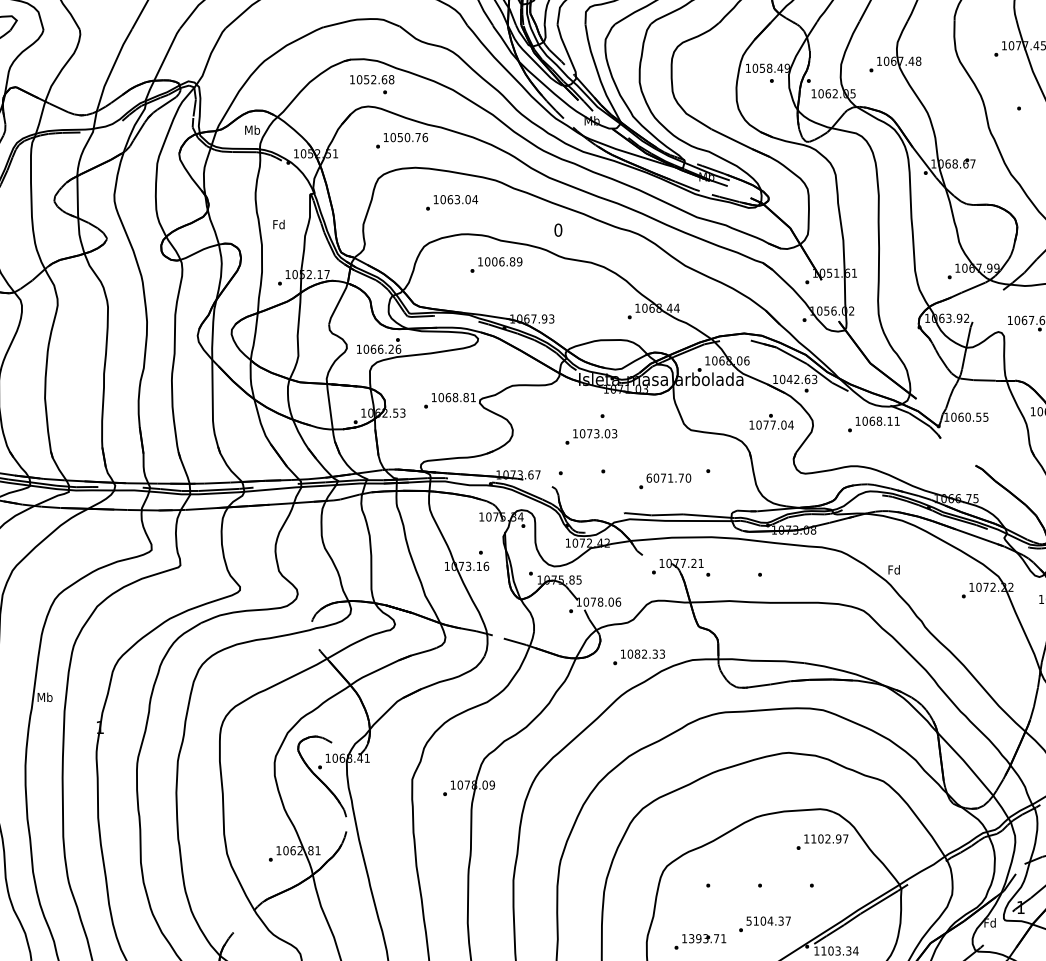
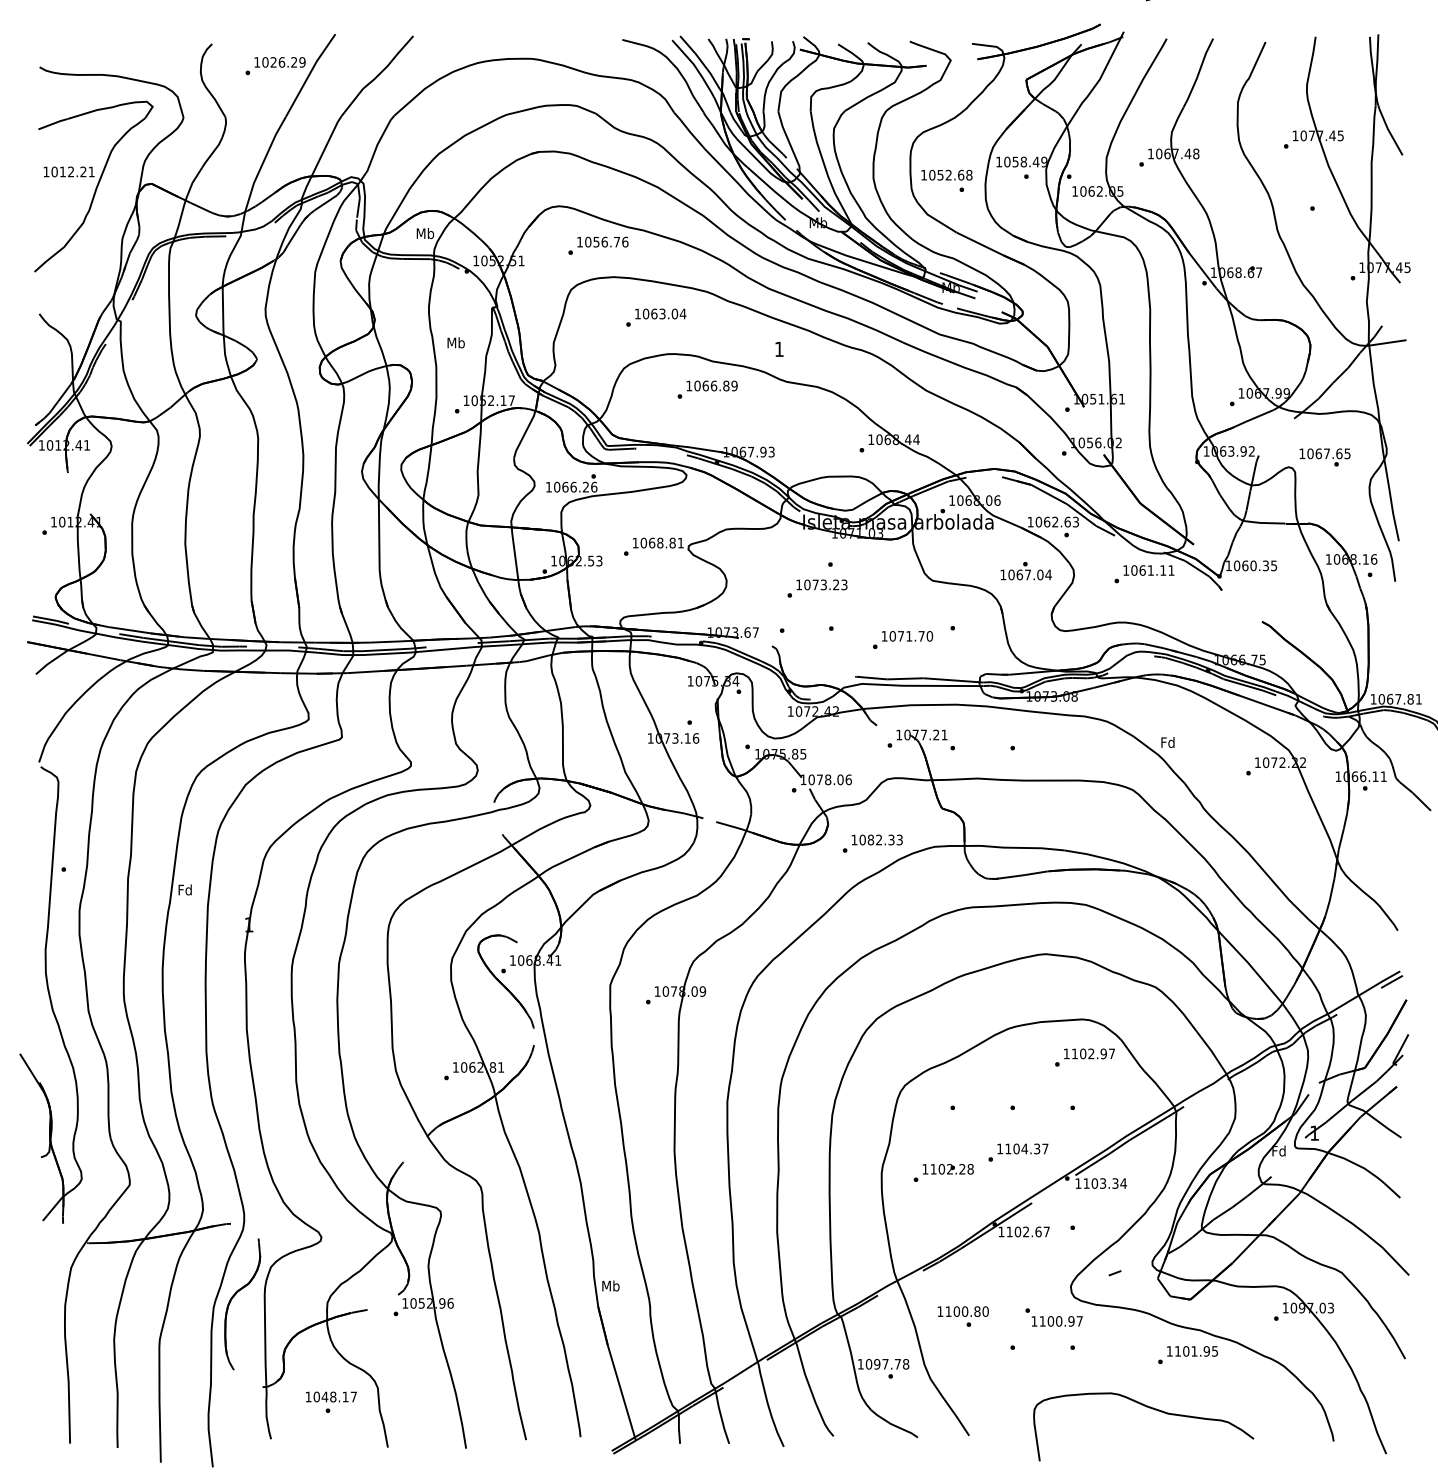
text: (371, 84) -> (946, 180), moved
text: (407, 136) -> (604, 241), 1050.76 -> 1056.76
text: (278, 224) -> (455, 342), Fd -> Mb
text: (557, 230) -> (778, 349), 0 -> 1
text: (494, 261) -> (705, 385), 1006.89 -> 1066.89
text: (789, 378) -> (1046, 521), 1042.63 -> 1062.63
text: (978, 416) -> (1265, 564), 1060.55 -> 1060.35
text: (879, 421) -> (1150, 570), 1068.11 -> 1061.11
text: (765, 424) -> (1019, 574), 1077.04 -> 1067.04
text: (607, 433) -> (836, 584), 1073.03 -> 1073.23
text: (649, 478) -> (884, 636), 6071.70 -> 1071.70
text: (45, 696) -> (185, 889), Mb -> Fd
text: (749, 920) -> (1000, 1148), 5104.37 -> 1104.37
text: (707, 938) -> (951, 1168), 1393.71 -> 1102.28

